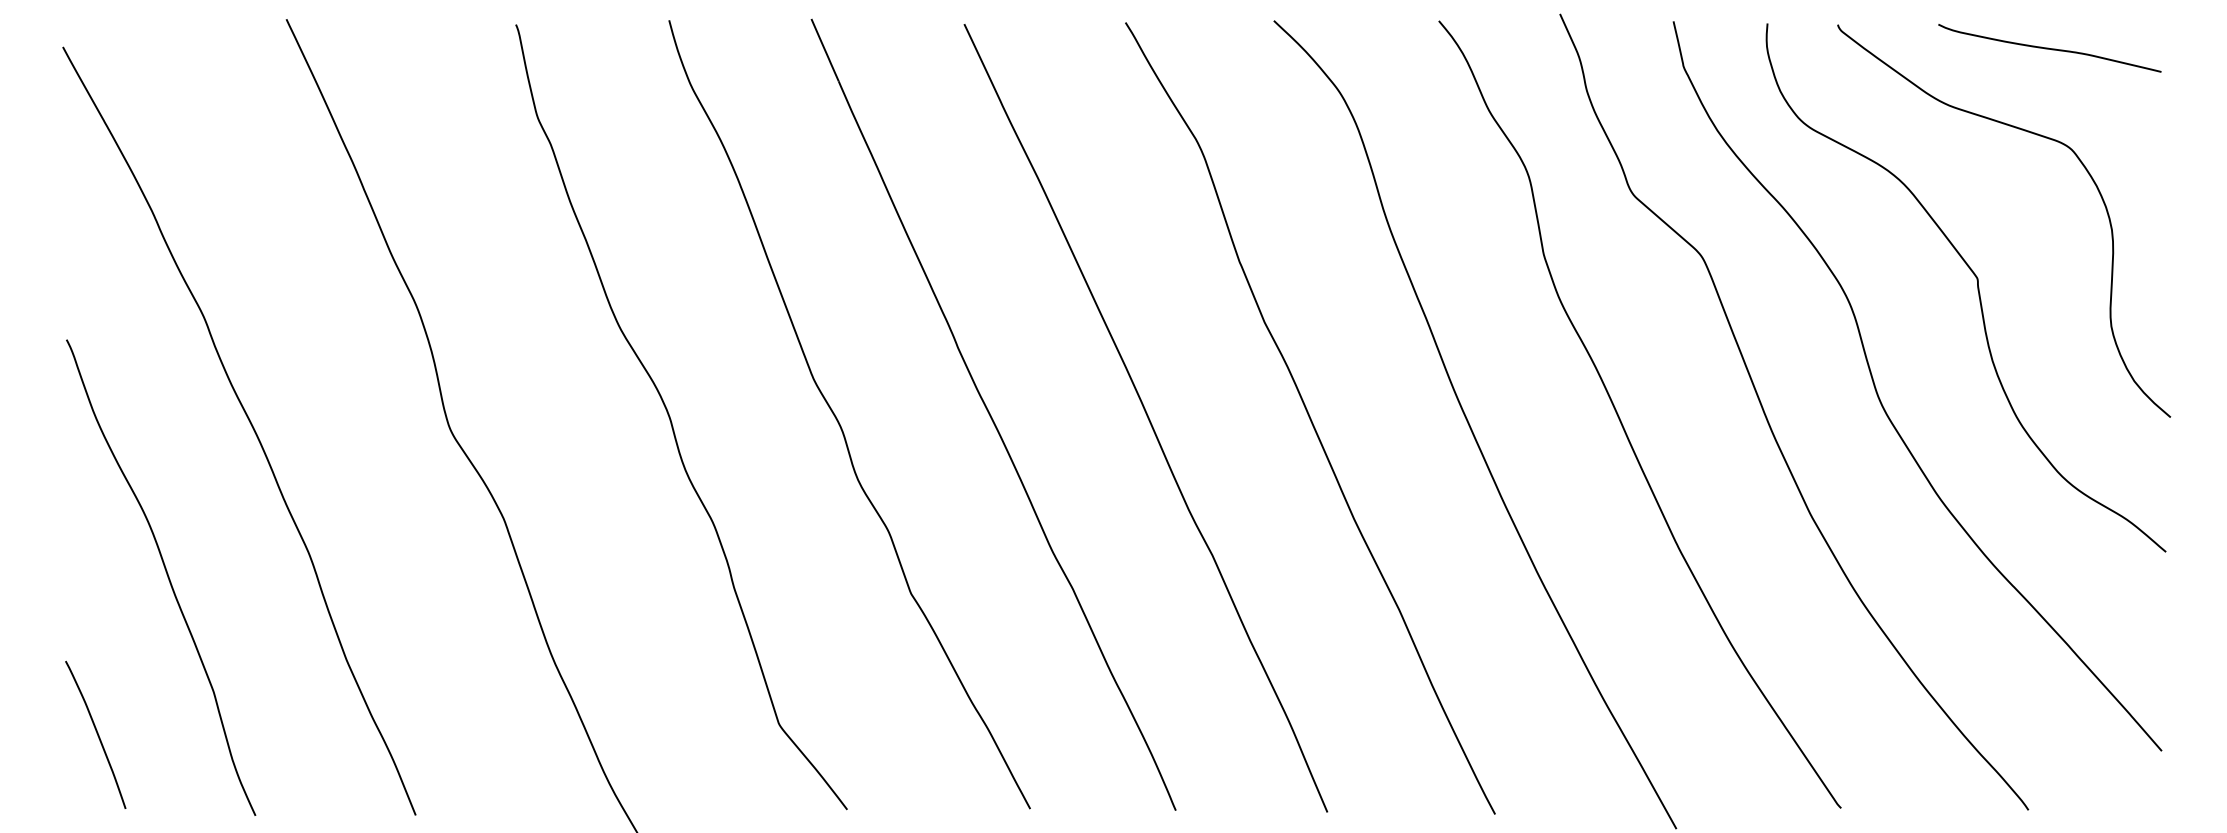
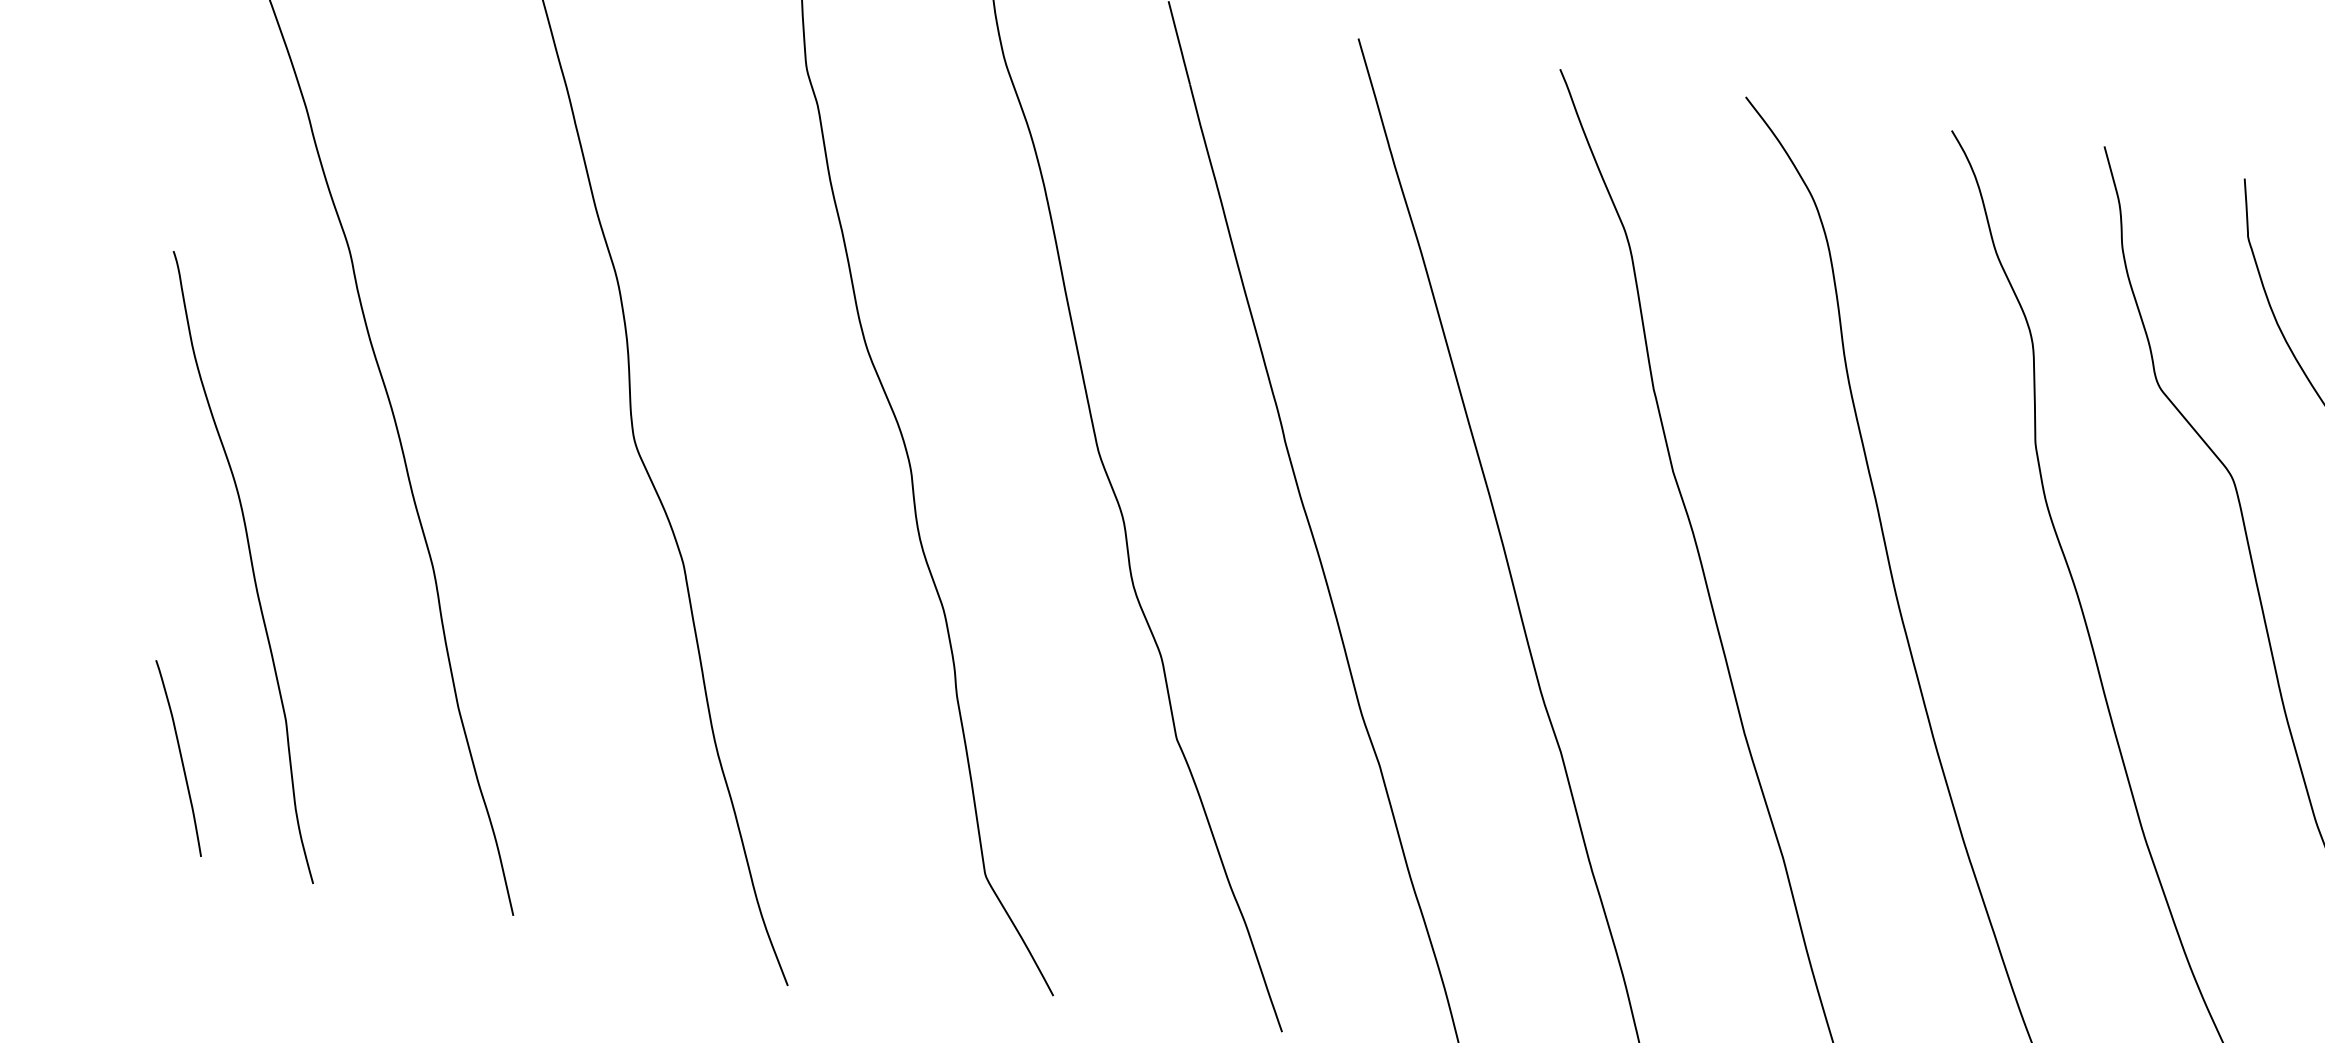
curve: (96, 733) -> (179, 756), moved

